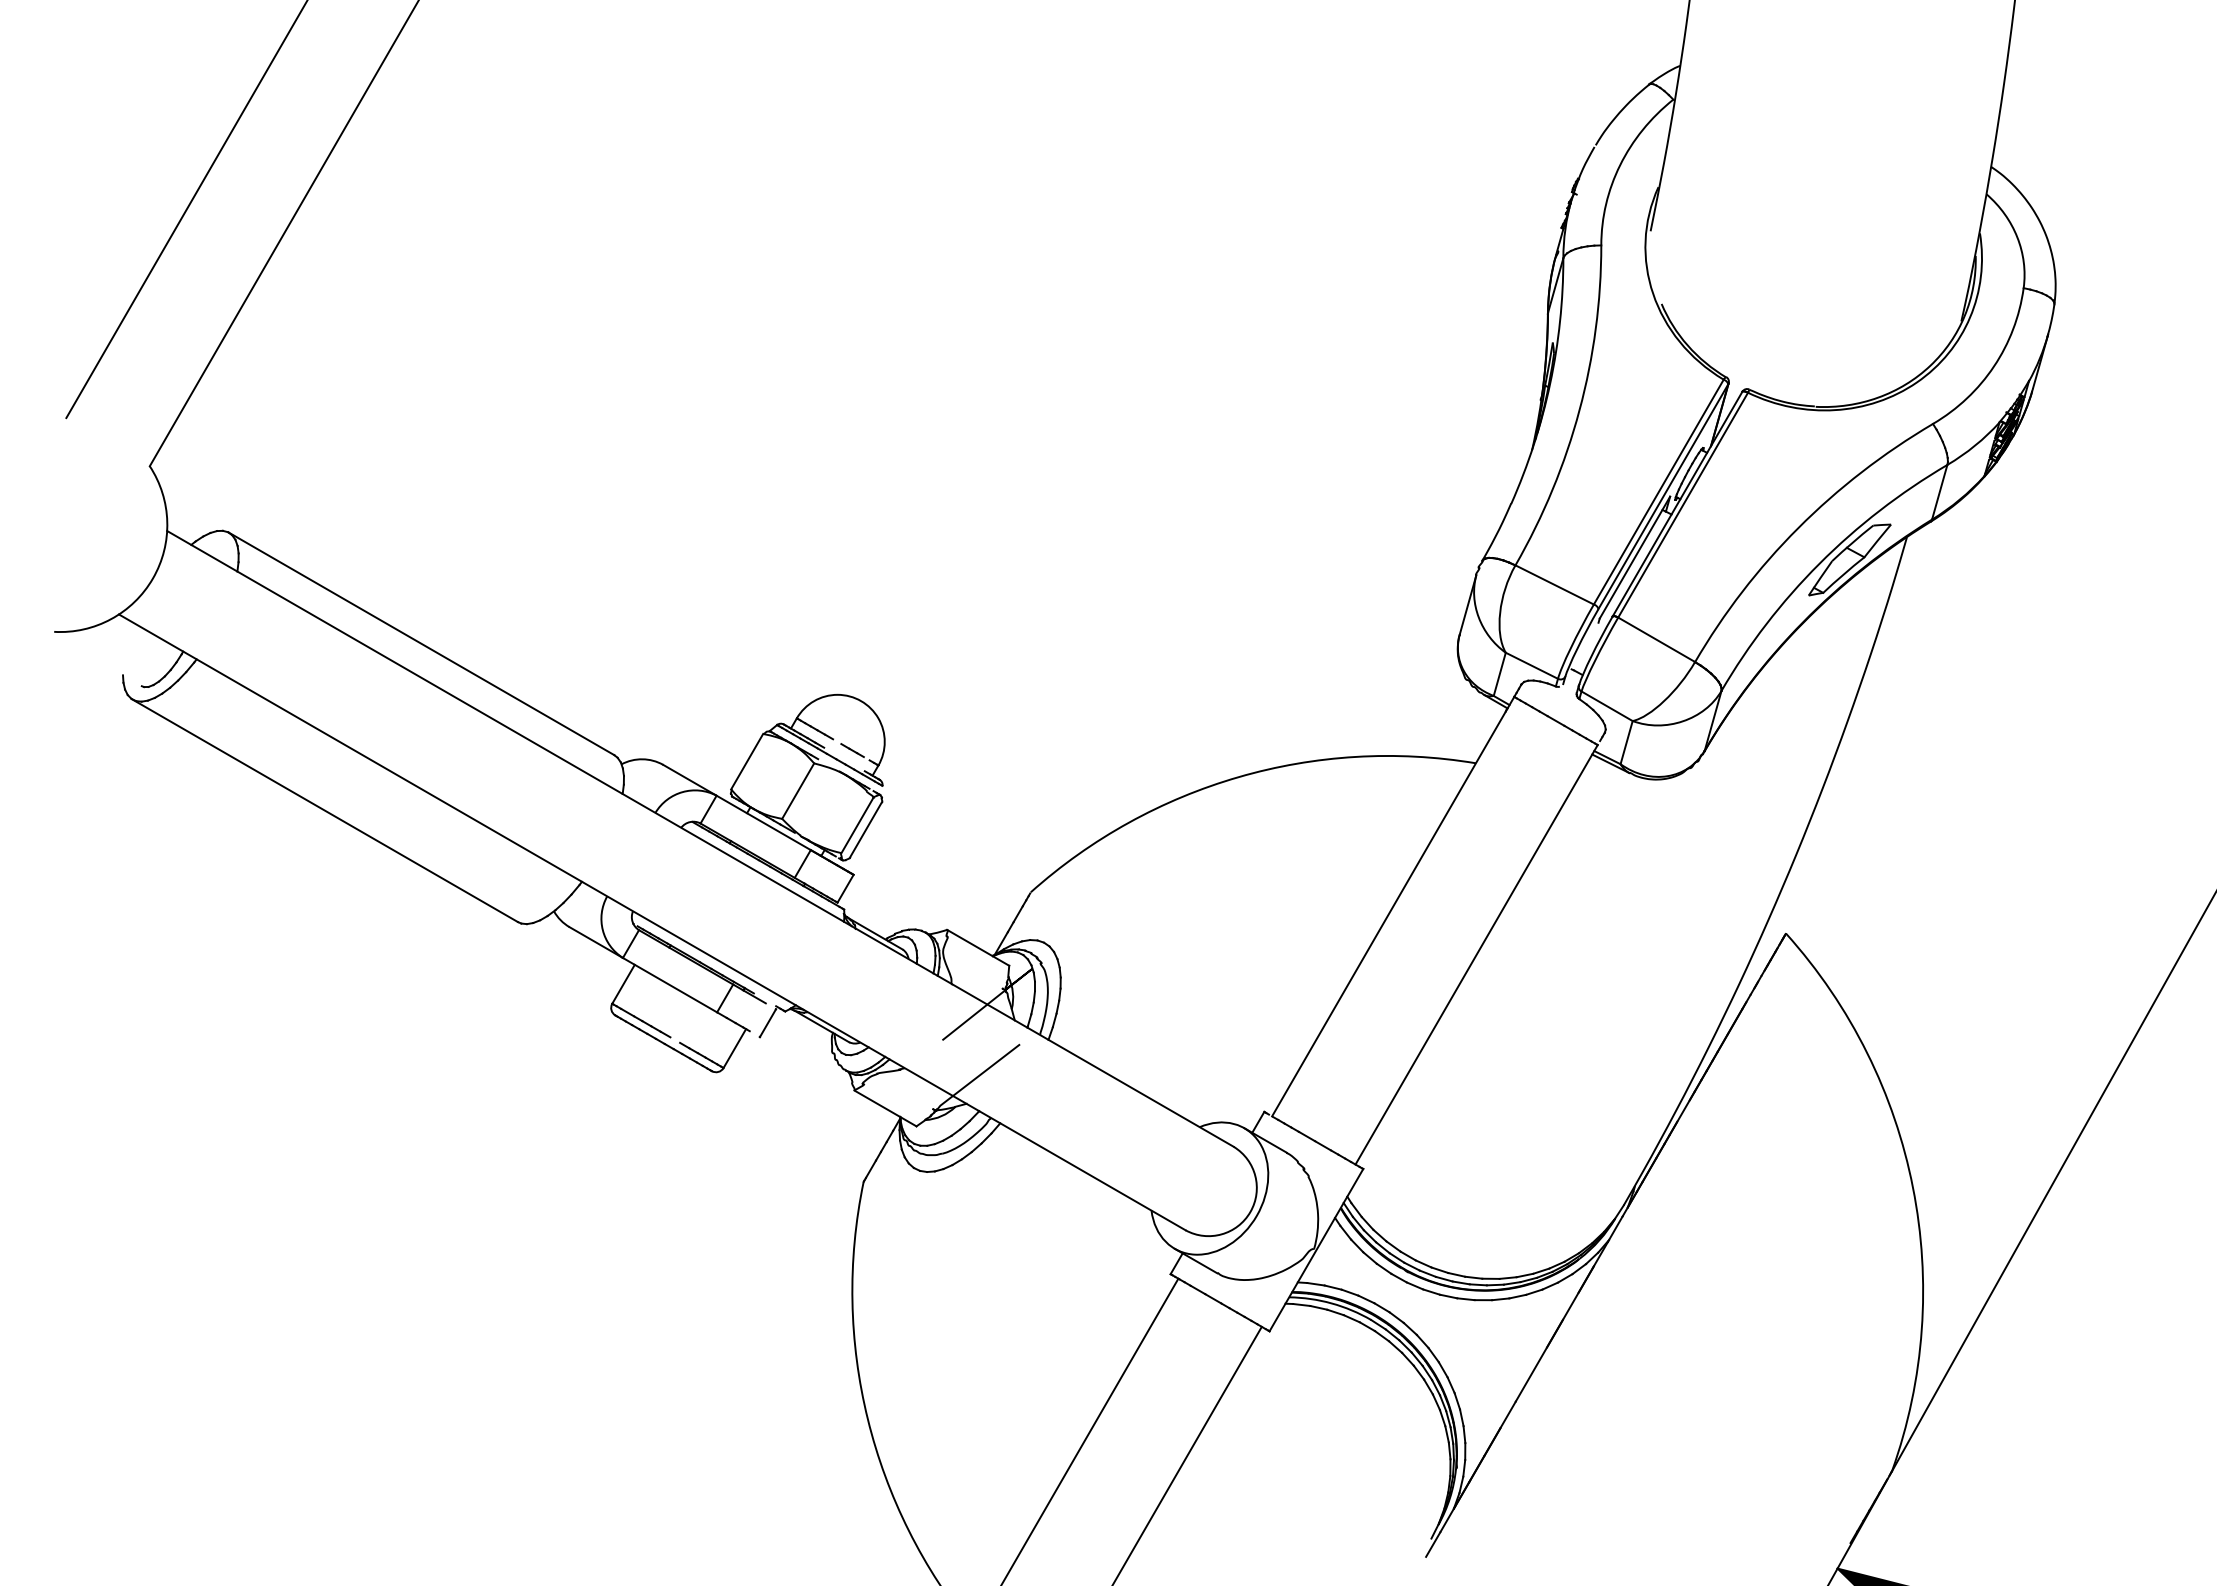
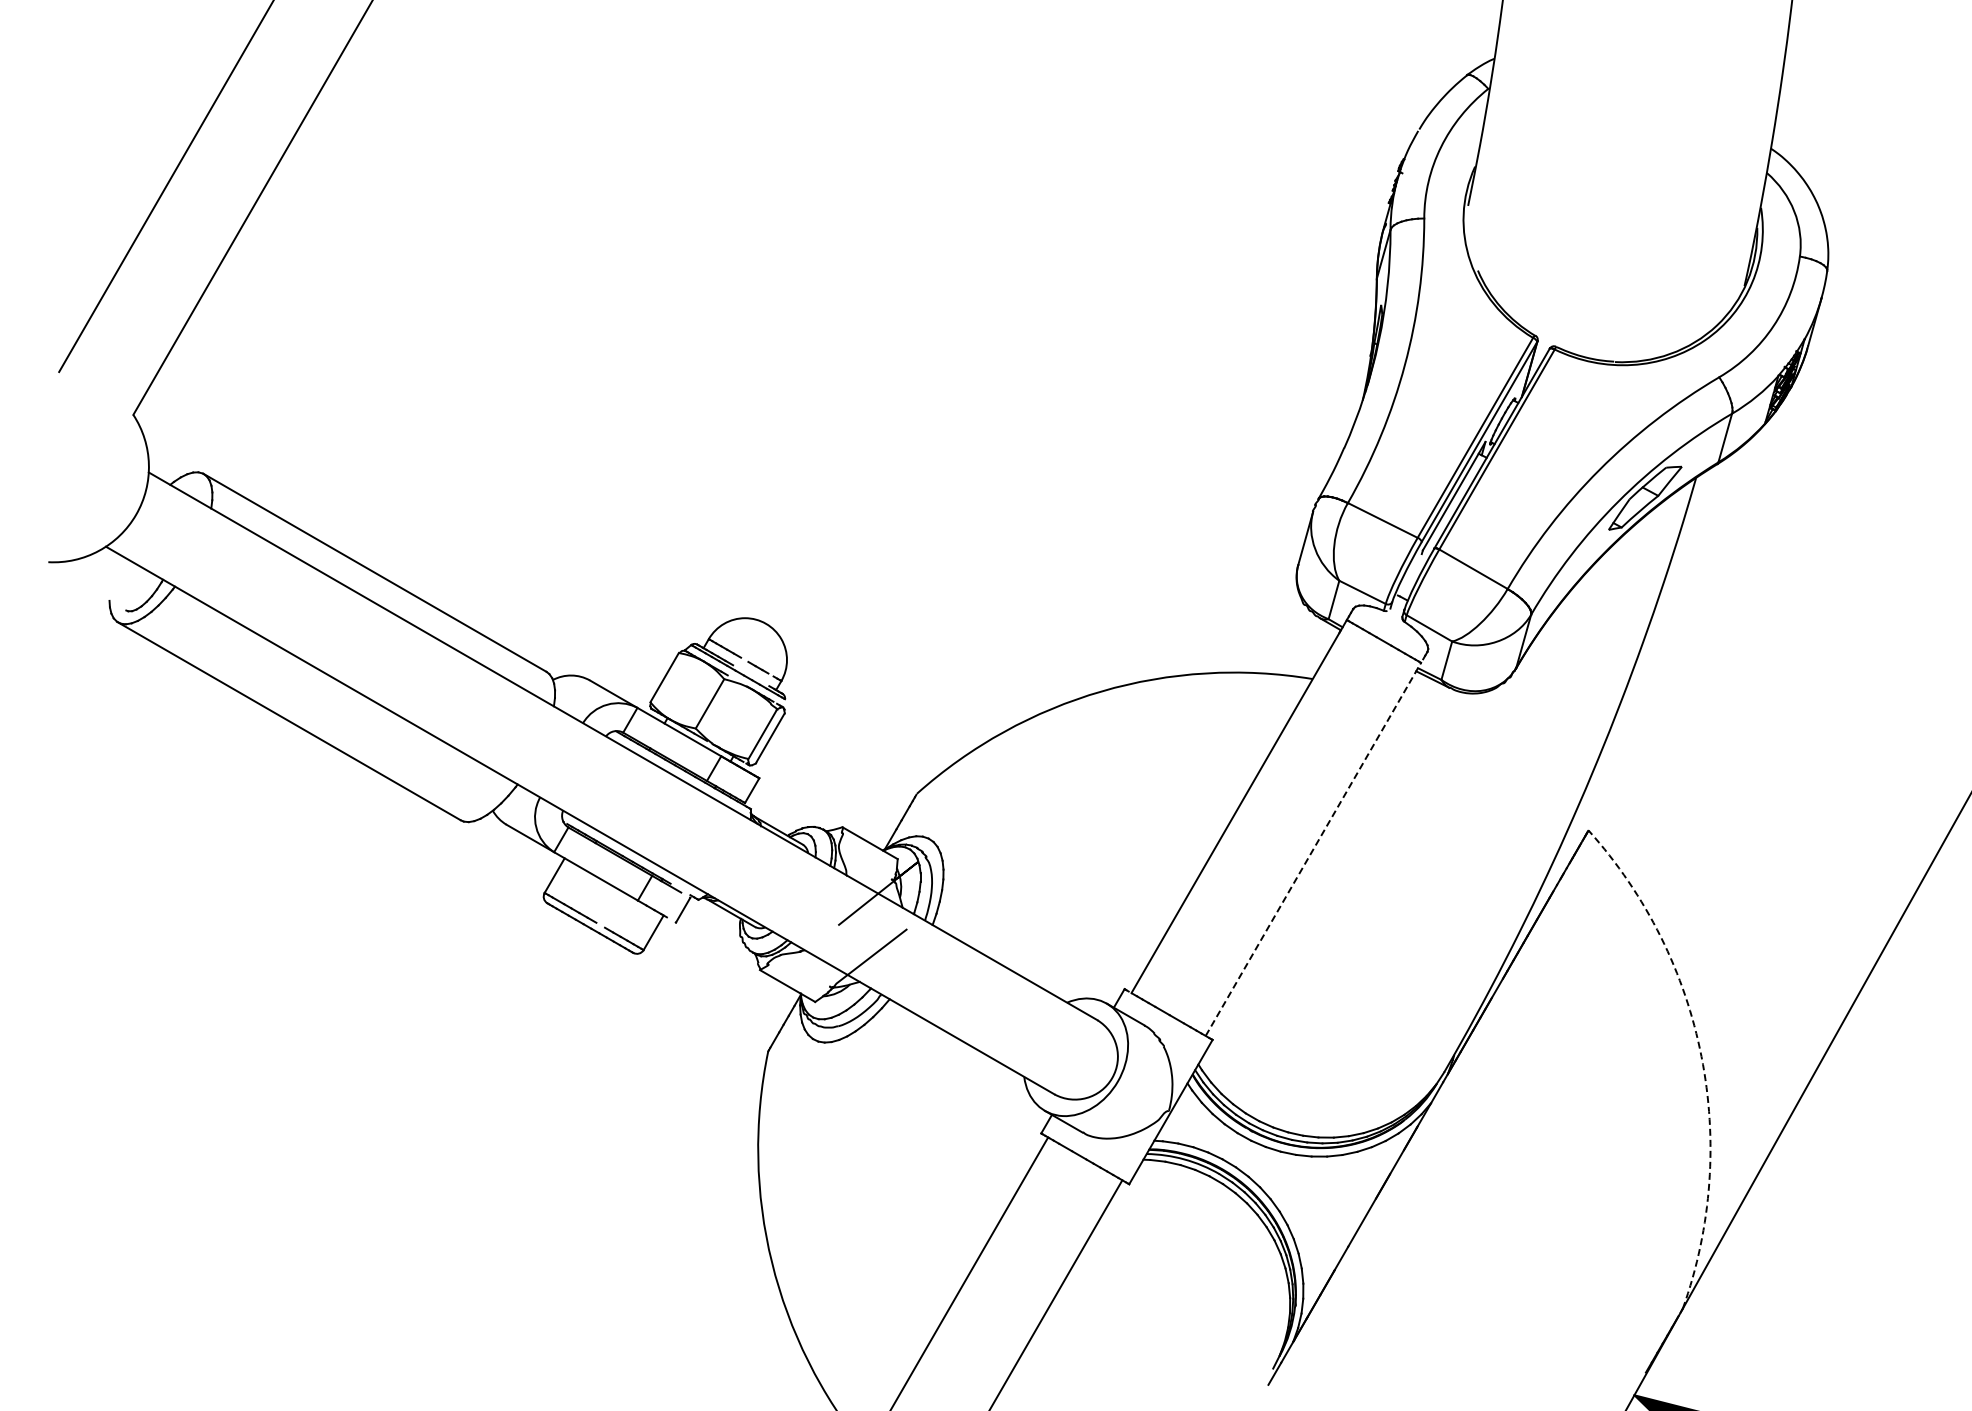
line: (1476, 953) -> (1313, 848), solid -> dashed
arc: (1913, 1187) -> (1701, 1056), solid -> dashed

